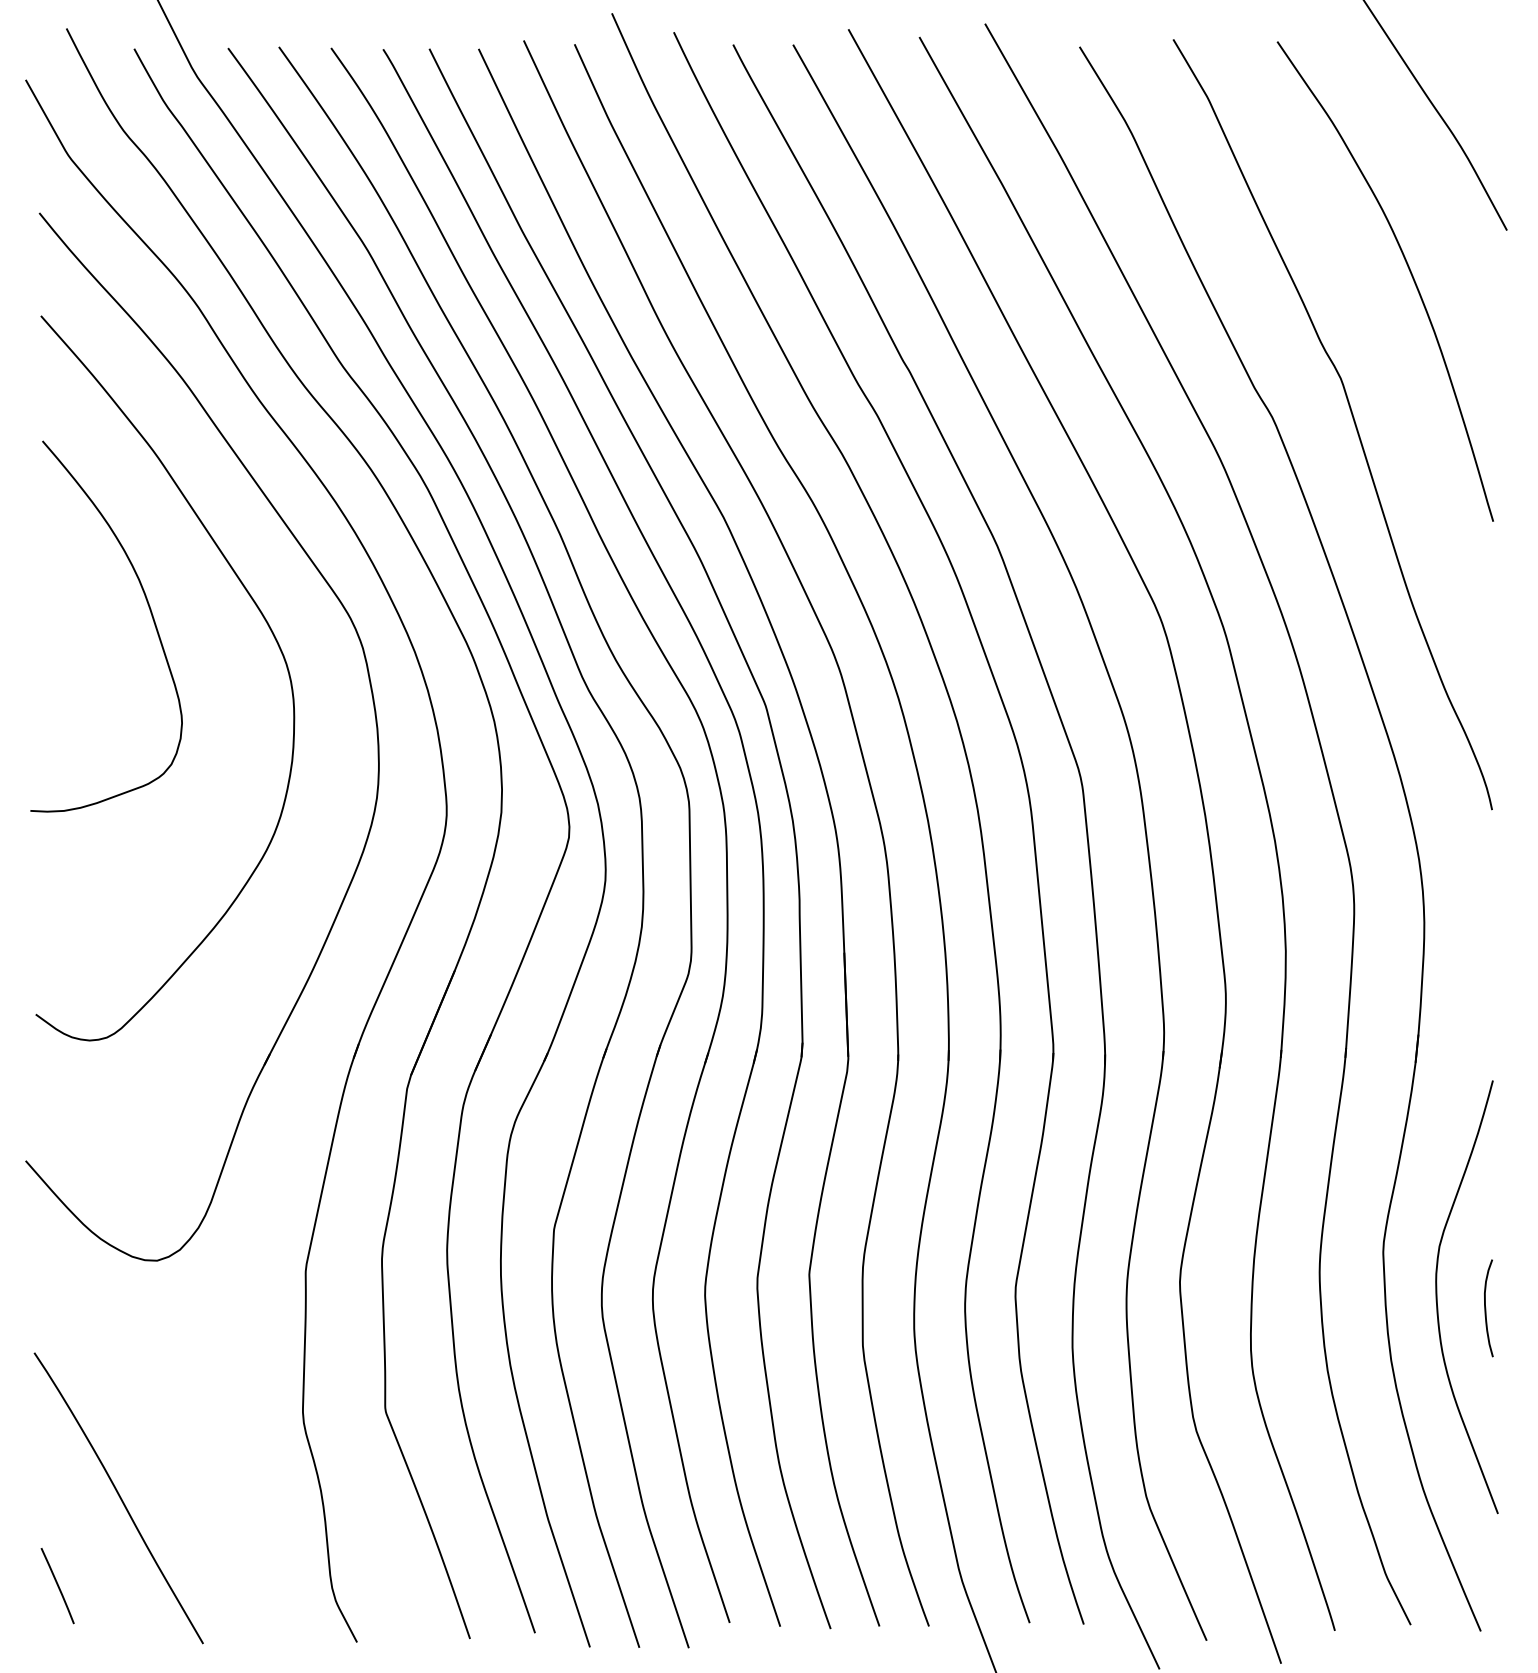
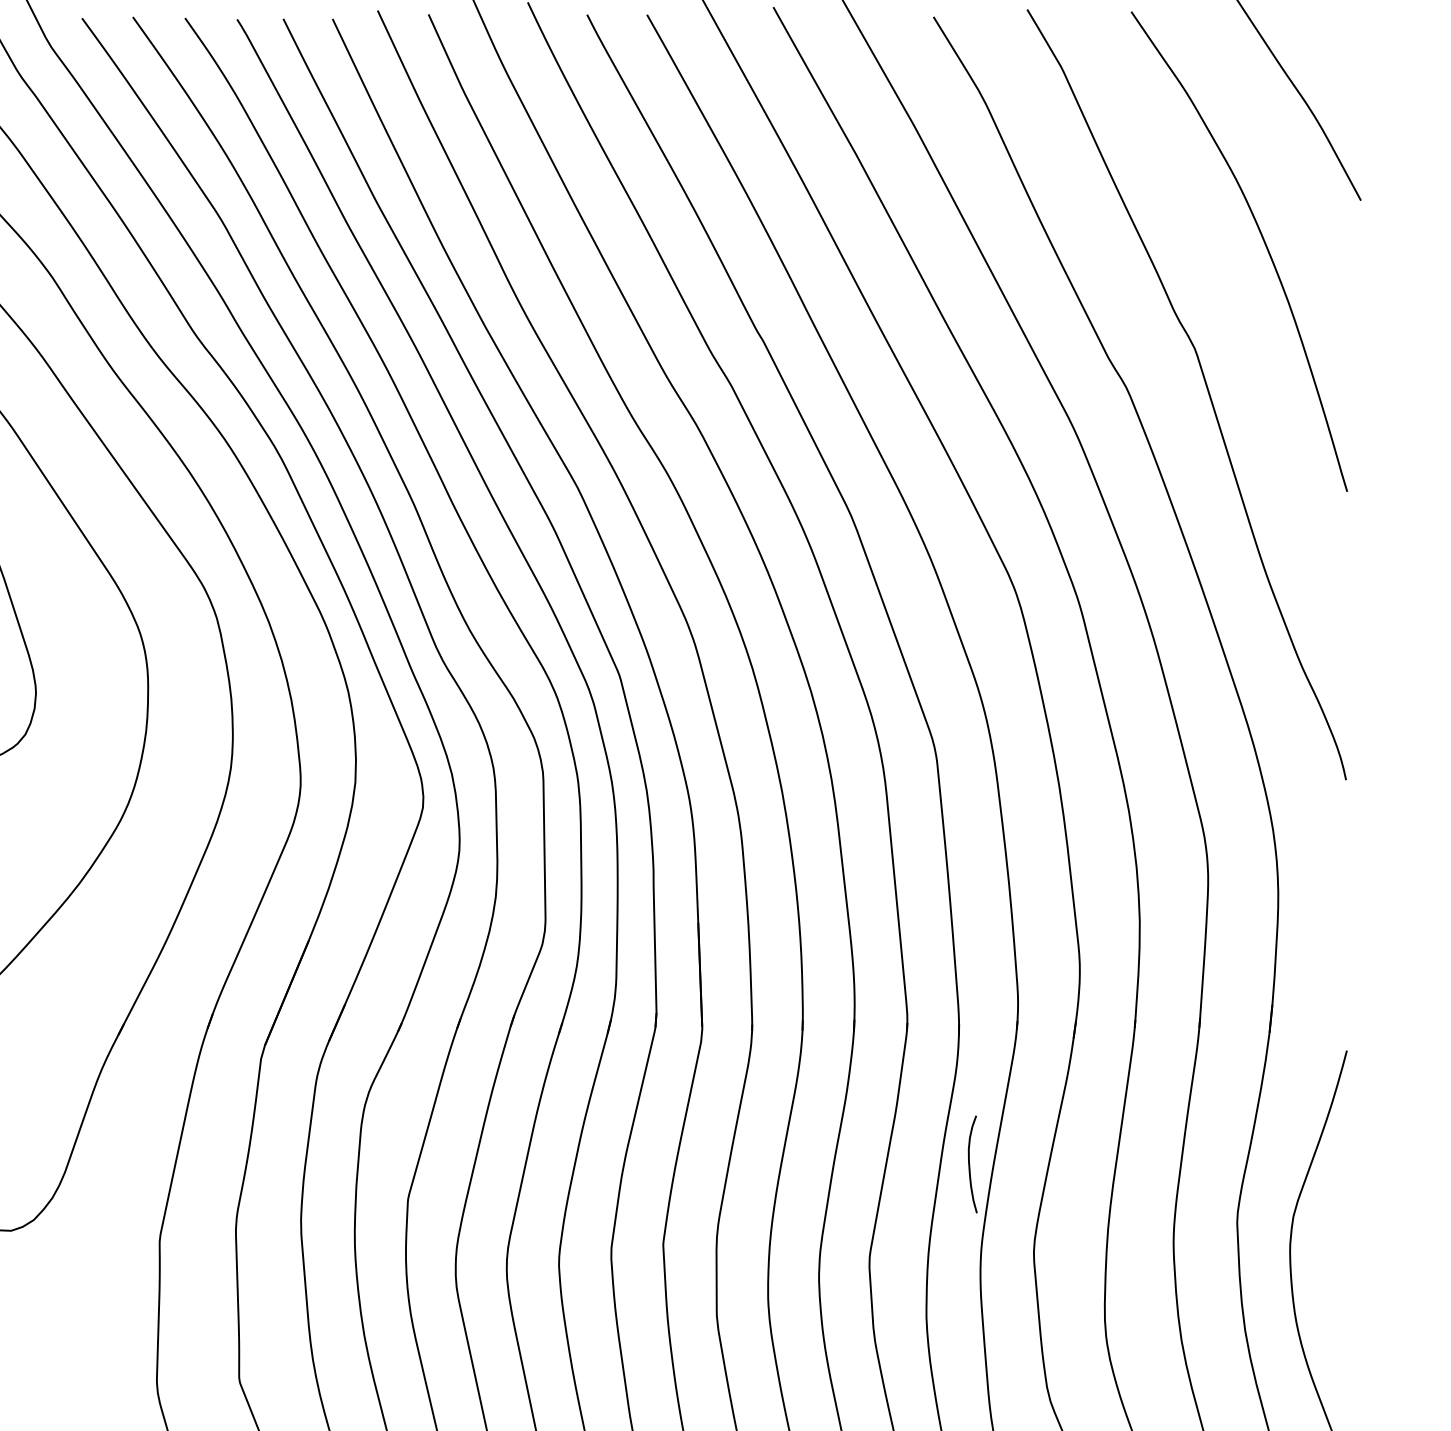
curve: (1486, 1308) -> (970, 1164), moved

